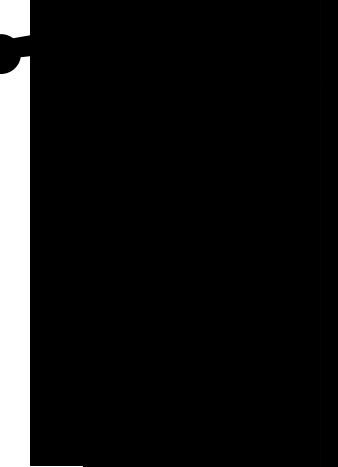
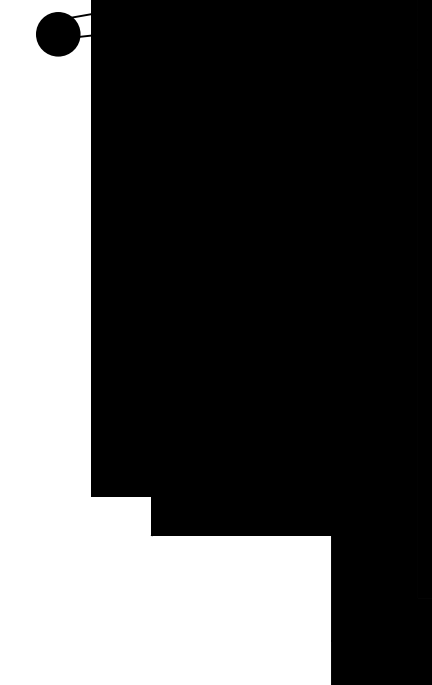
fill: (21, 46) -> (81, 25), removed

